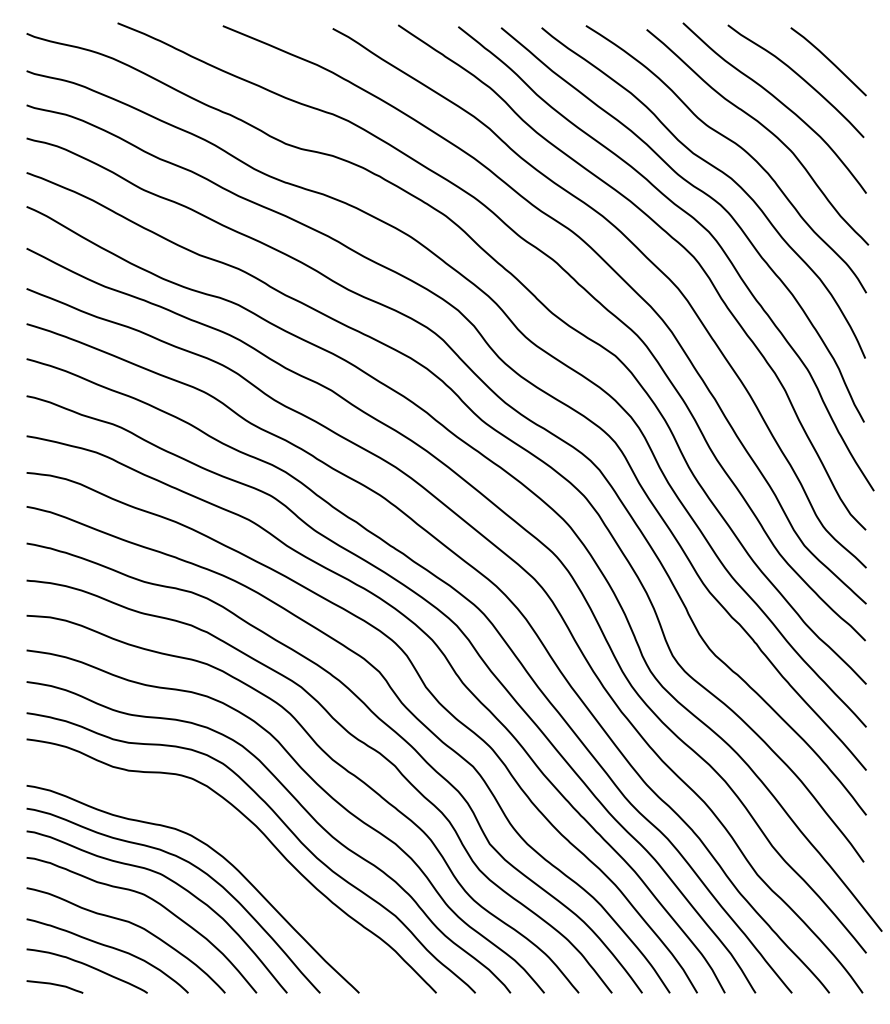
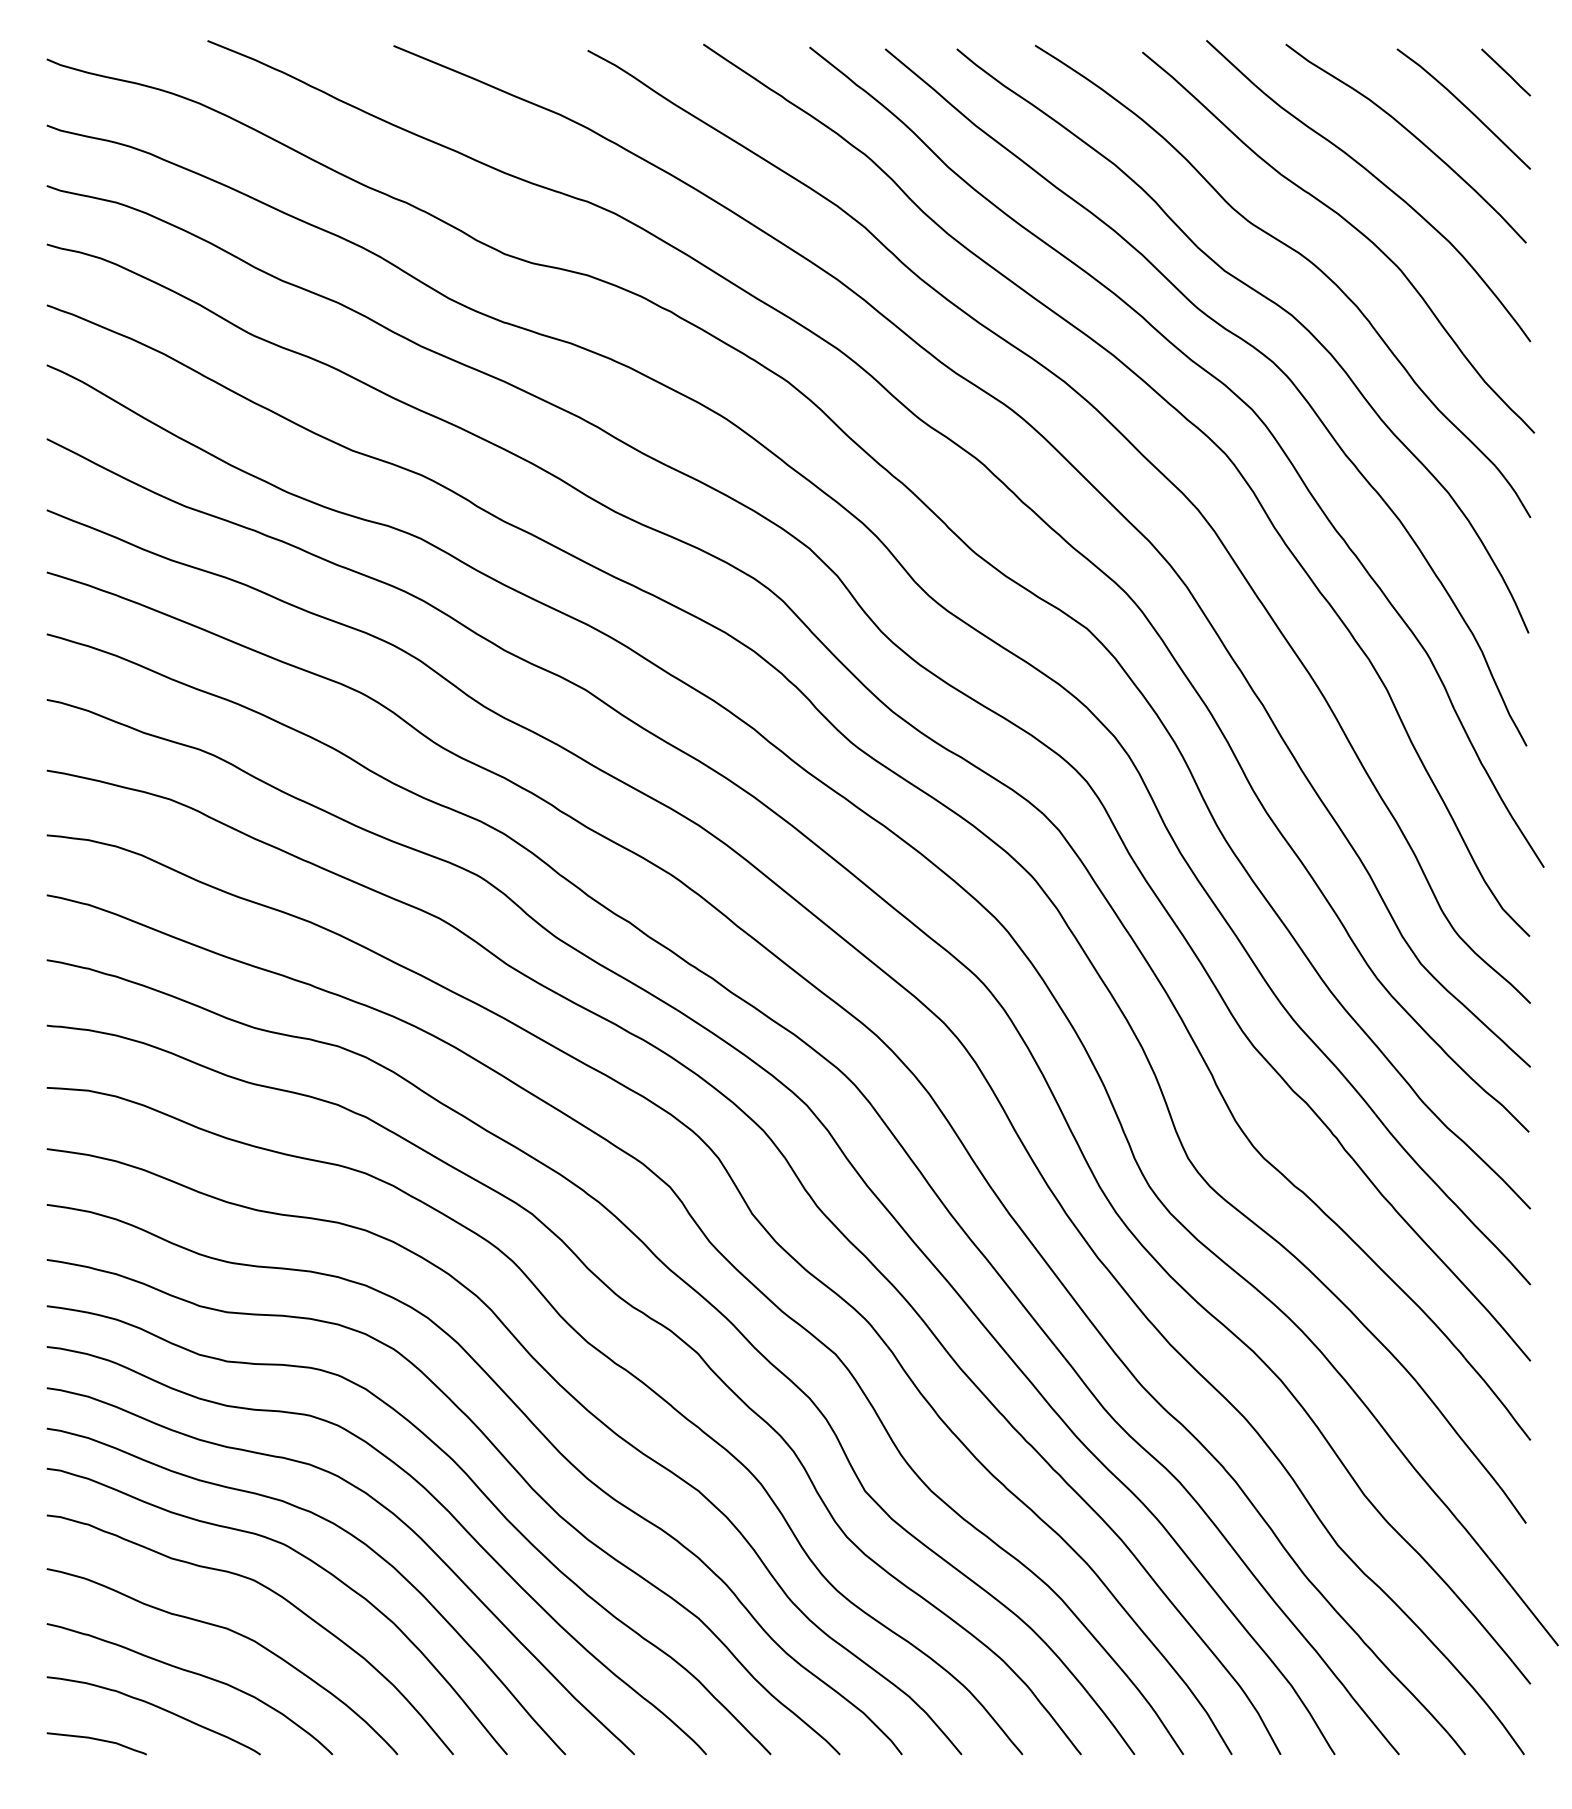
line: (852, 40) -> (1505, 71), added
curve: (243, 846) -> (429, 1495), added

